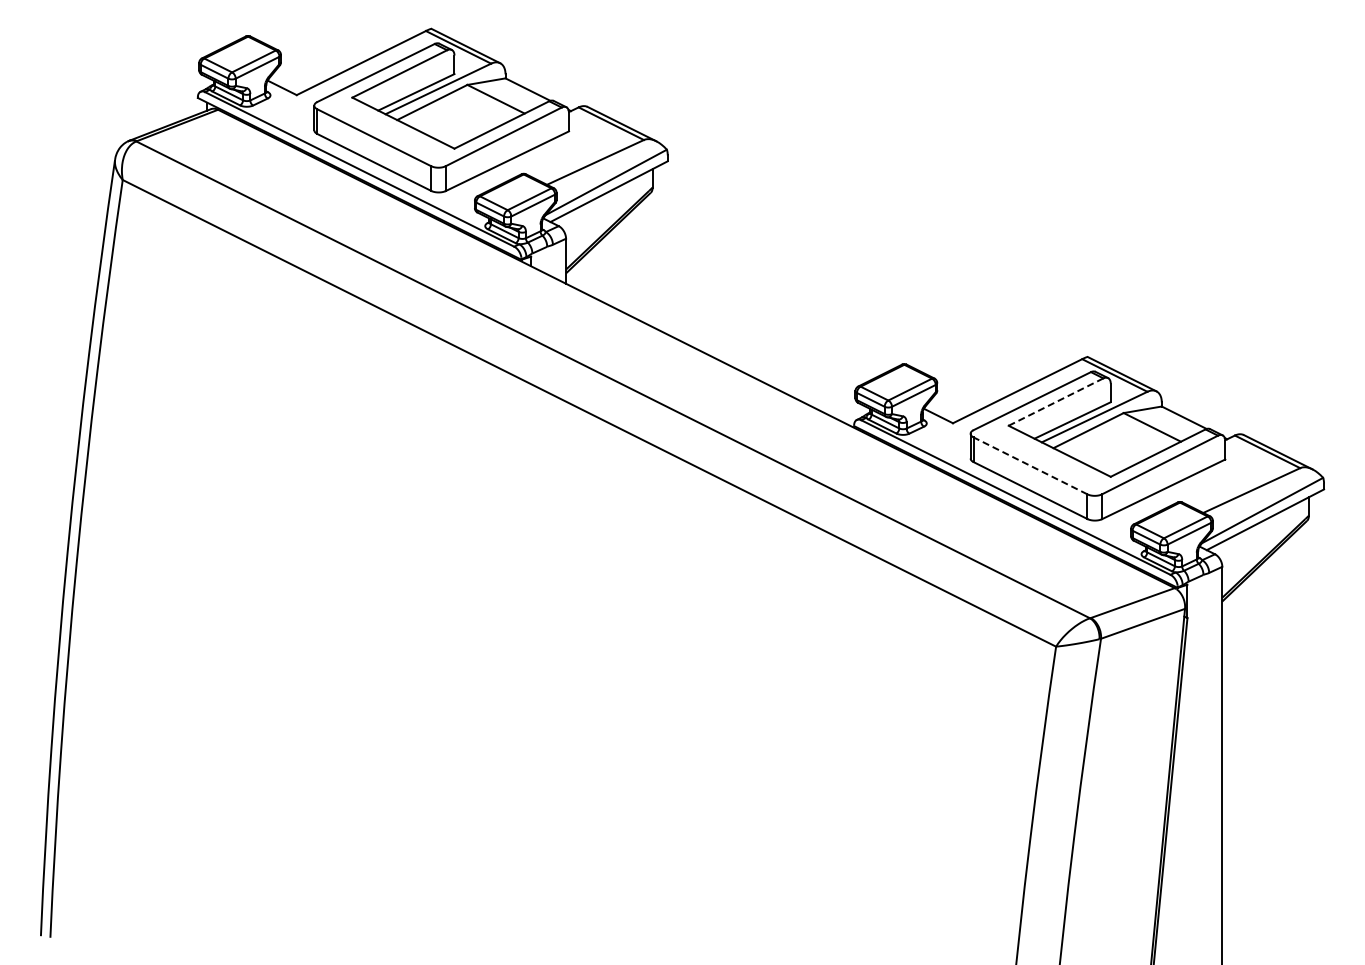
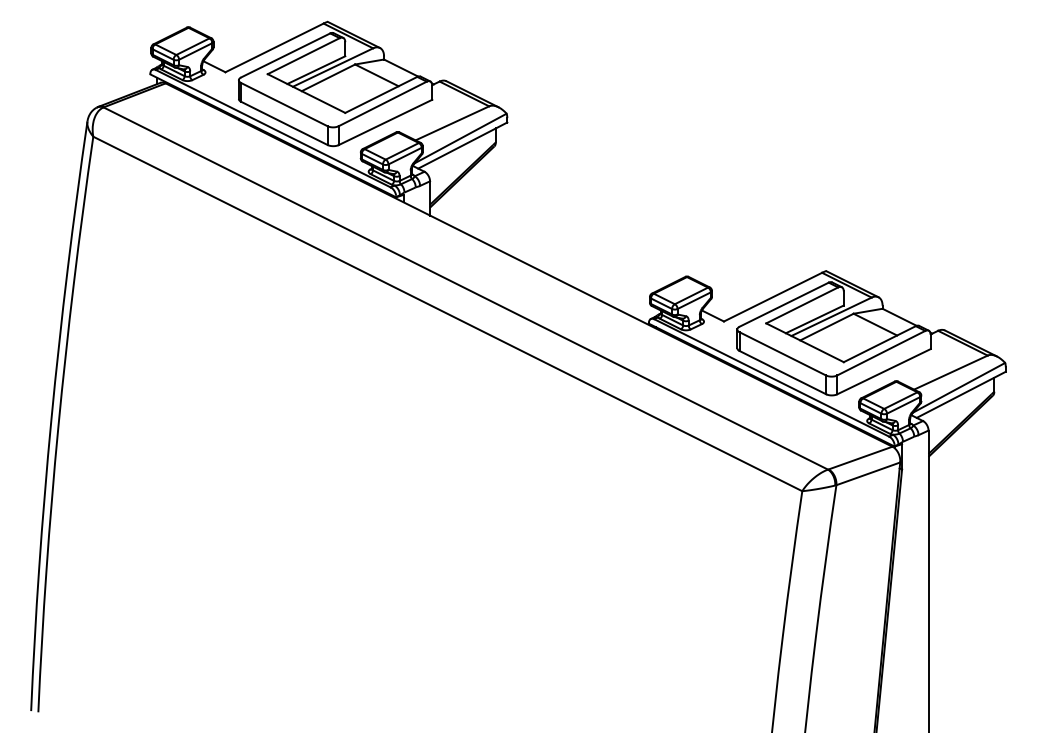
line: (1056, 402) -> (802, 305), dashed -> solid
line: (1030, 465) -> (782, 353), dashed -> solid

